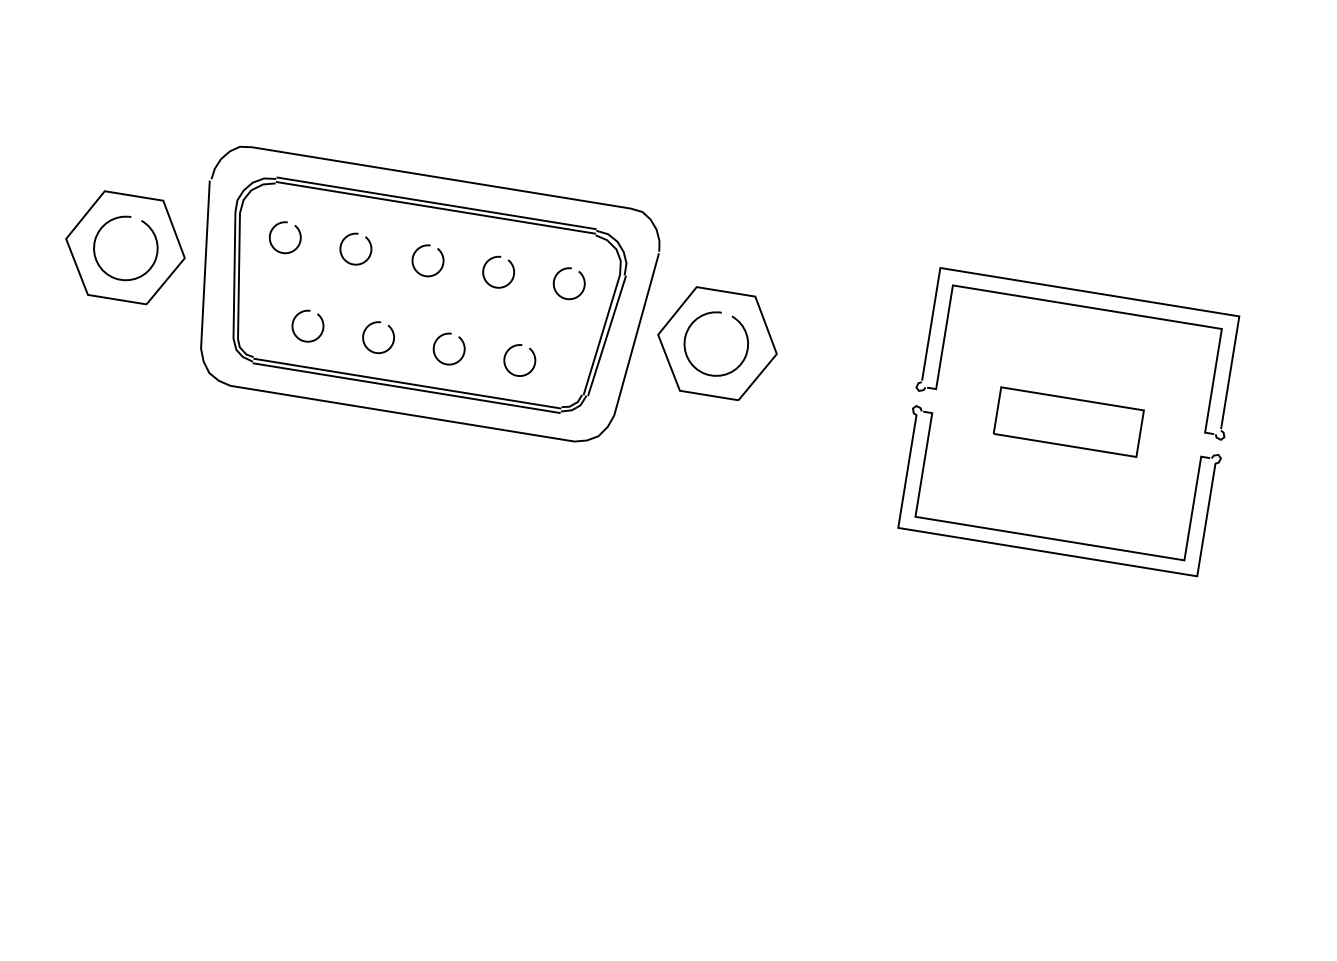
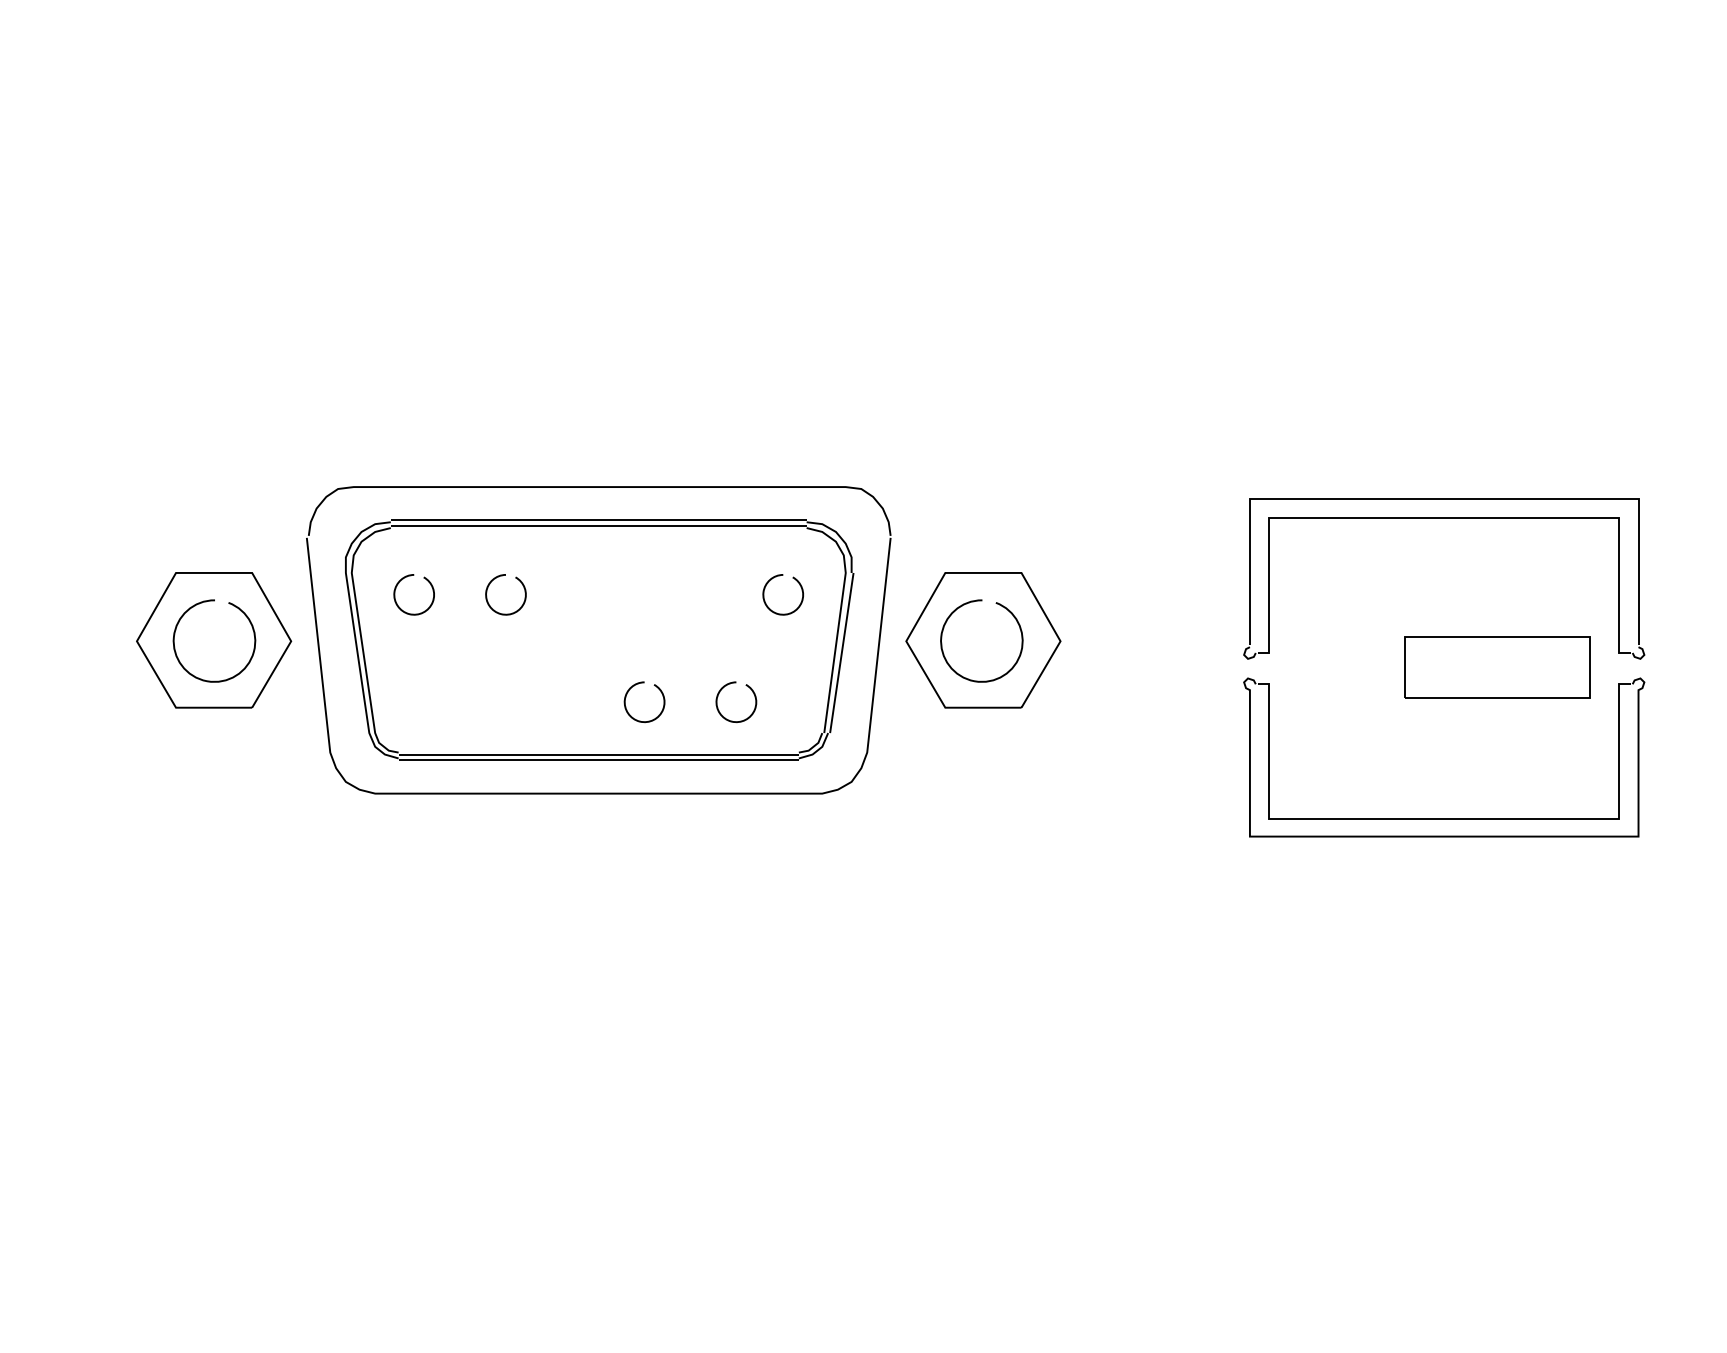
curve: (427, 246) -> (596, 576), removed
curve: (498, 257) -> (688, 576), removed
curve: (293, 324) -> (442, 702), removed
curve: (364, 333) -> (534, 699), removed
part: (1069, 422) -> (1497, 667), moved

